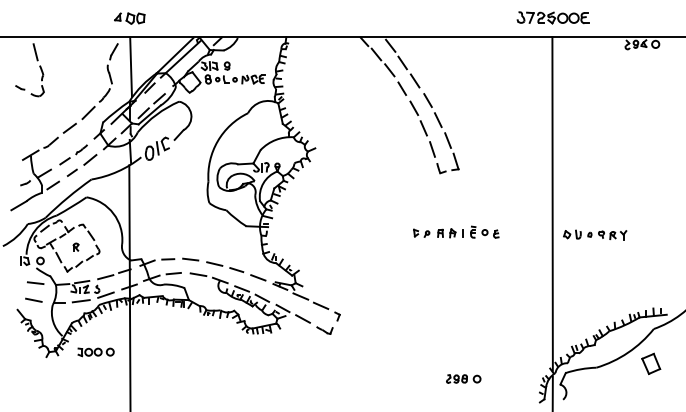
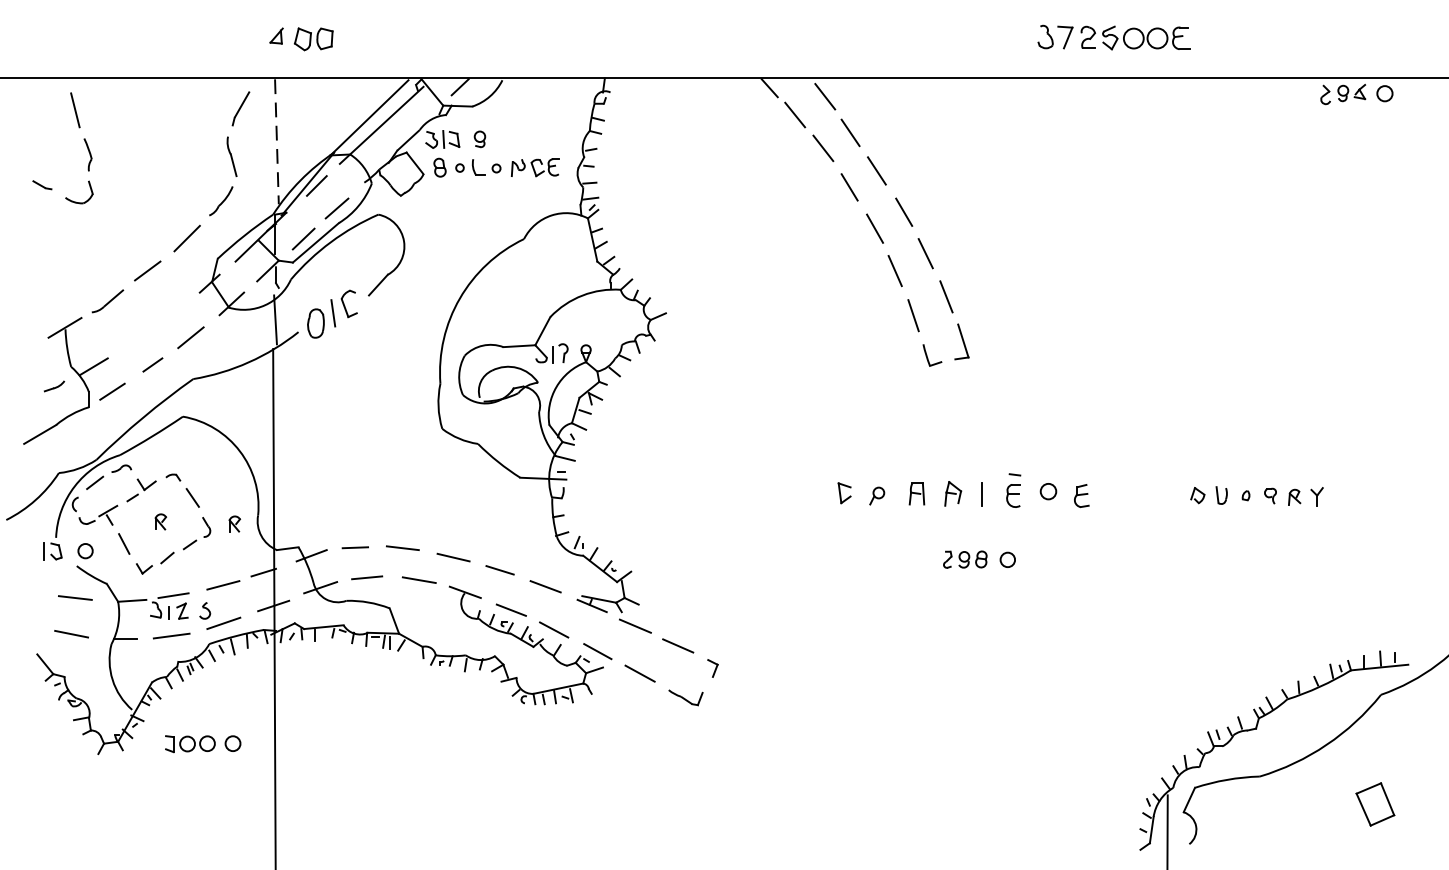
part: (552, 17) -> (1112, 36), moved
part: (129, 18) -> (301, 38), moved
line: (131, 67) -> (277, 142), solid -> dashed
part: (73, 154) -> (155, 326), removed
line: (552, 203) -> (1166, 429), removed
part: (456, 231) -> (964, 488), size x1.4
part: (110, 247) -> (233, 522), added
part: (651, 363) -> (1376, 803), moved
part: (463, 378) -> (979, 558), moved

